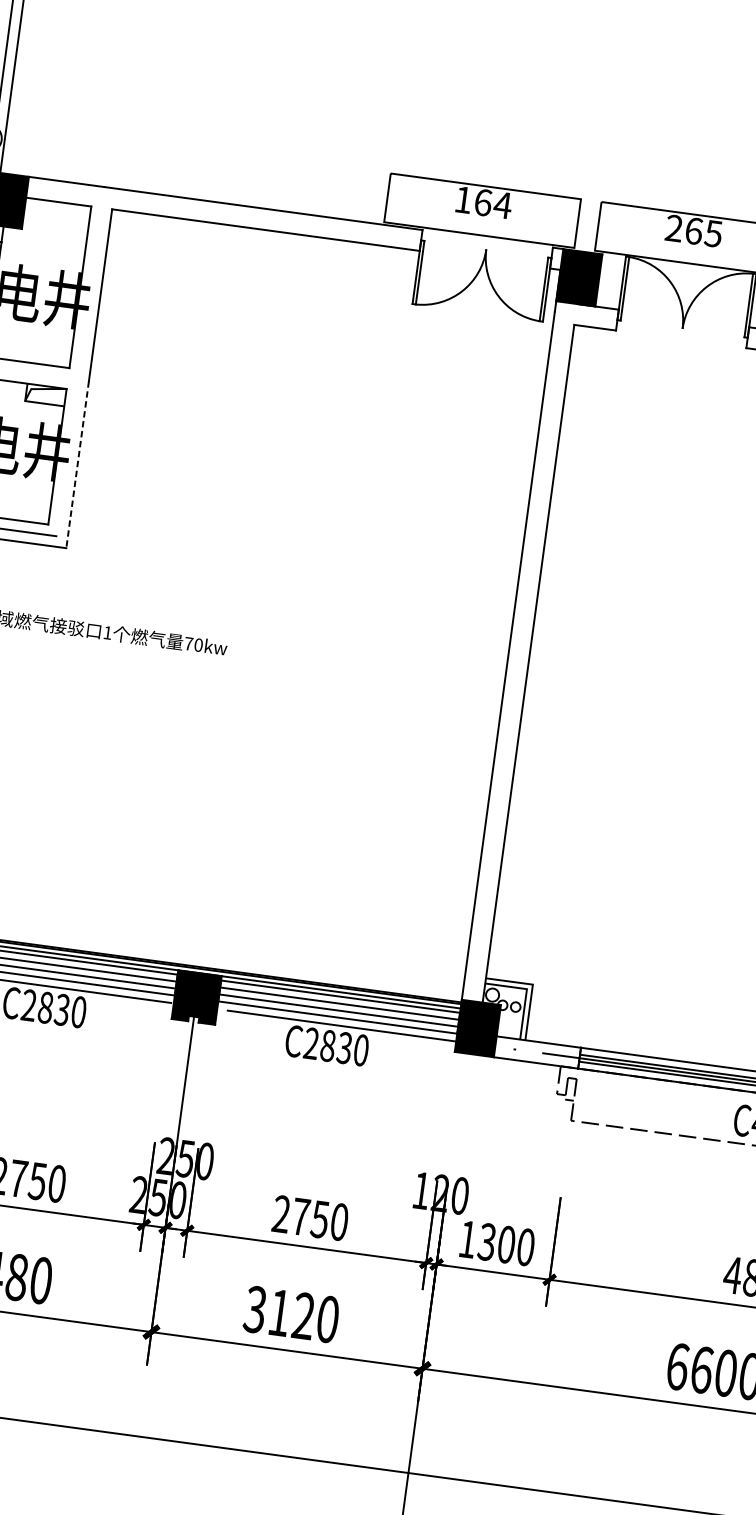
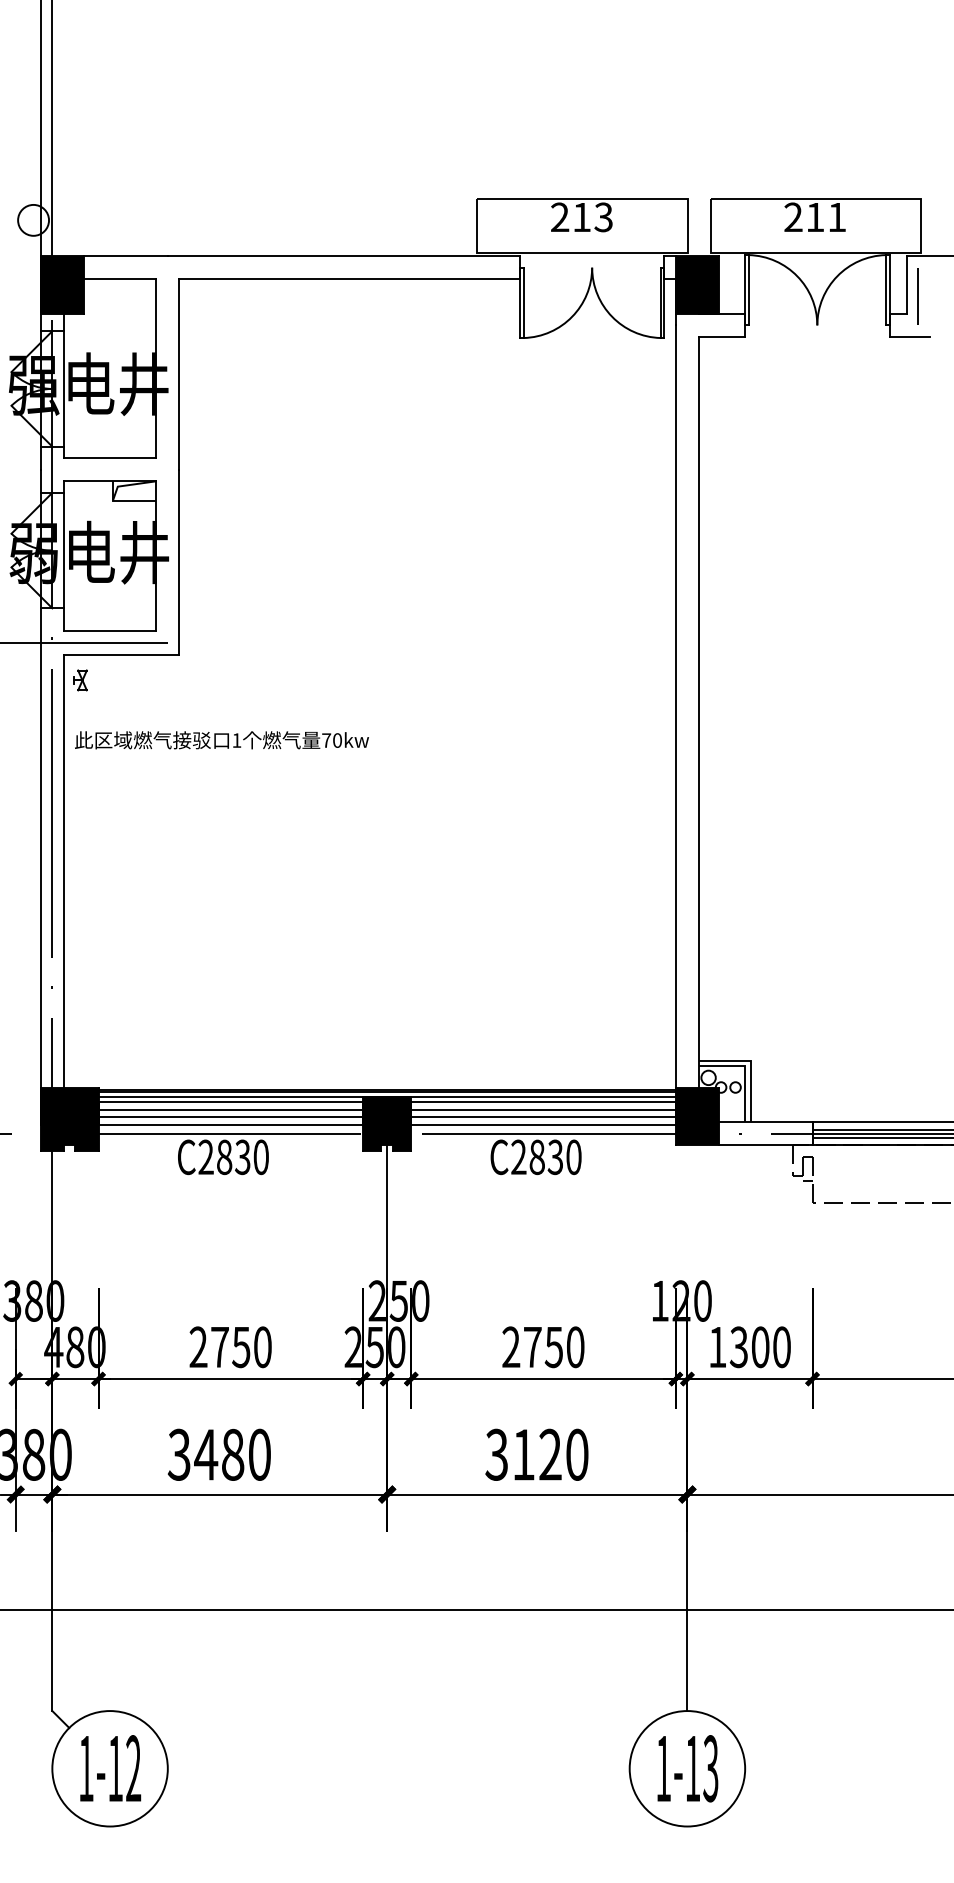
text: (483, 202) -> (582, 217), 164 -> 213
text: (704, 232) -> (826, 217), 265 -> 211
line: (77, 465) -> (179, 562), dashed -> solid

